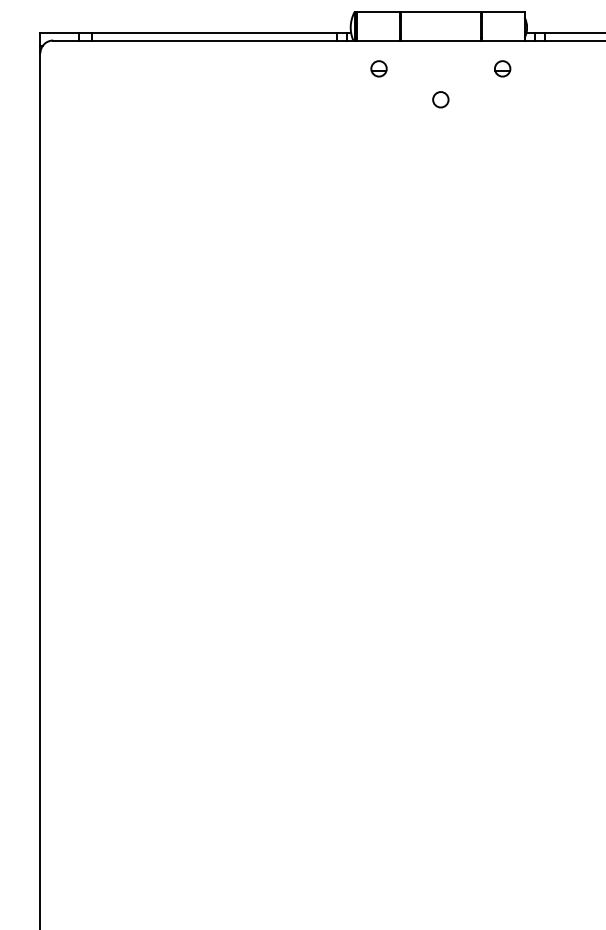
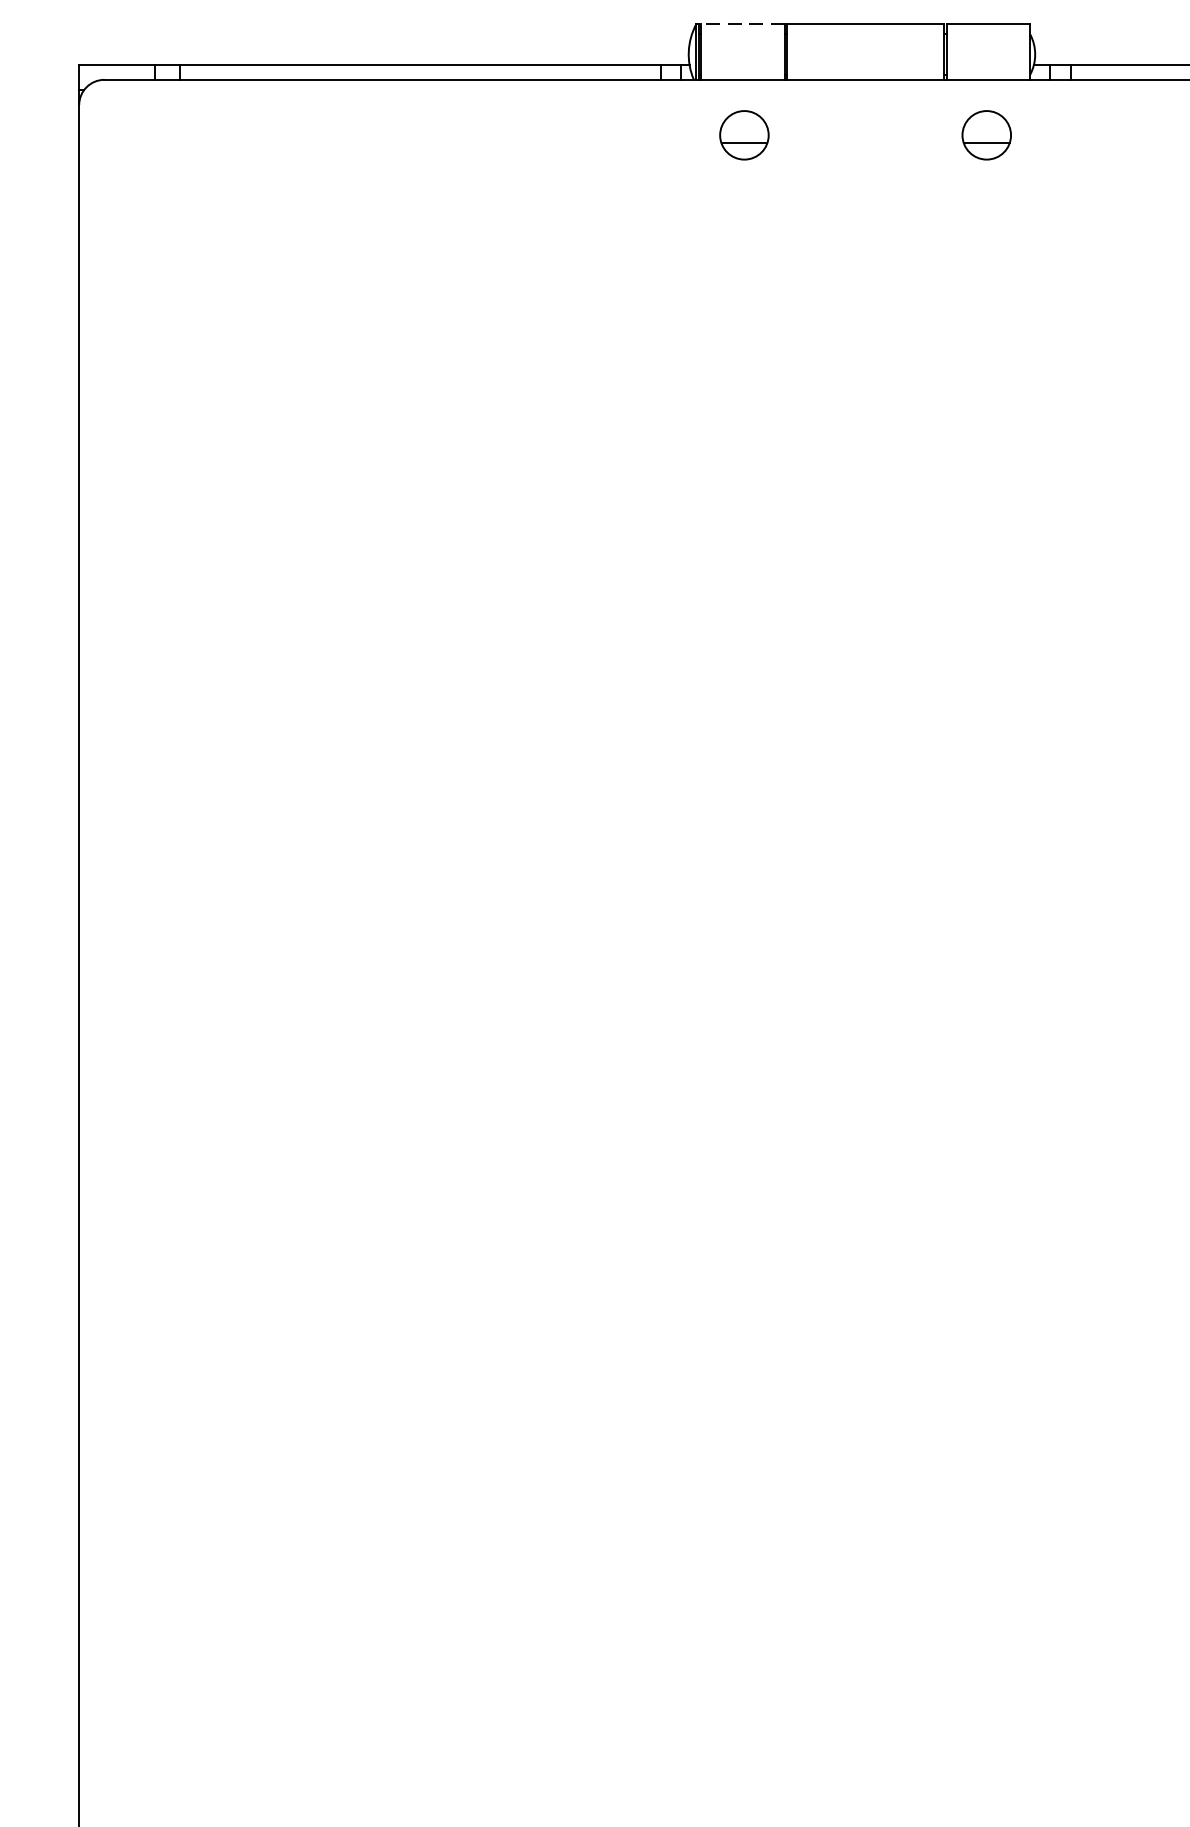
line: (377, 12) -> (741, 24), solid -> dashed
part: (378, 68) -> (743, 134), size x1.6
part: (502, 68) -> (986, 134), size x1.6
circle: (440, 99) -> (865, 195), removed

